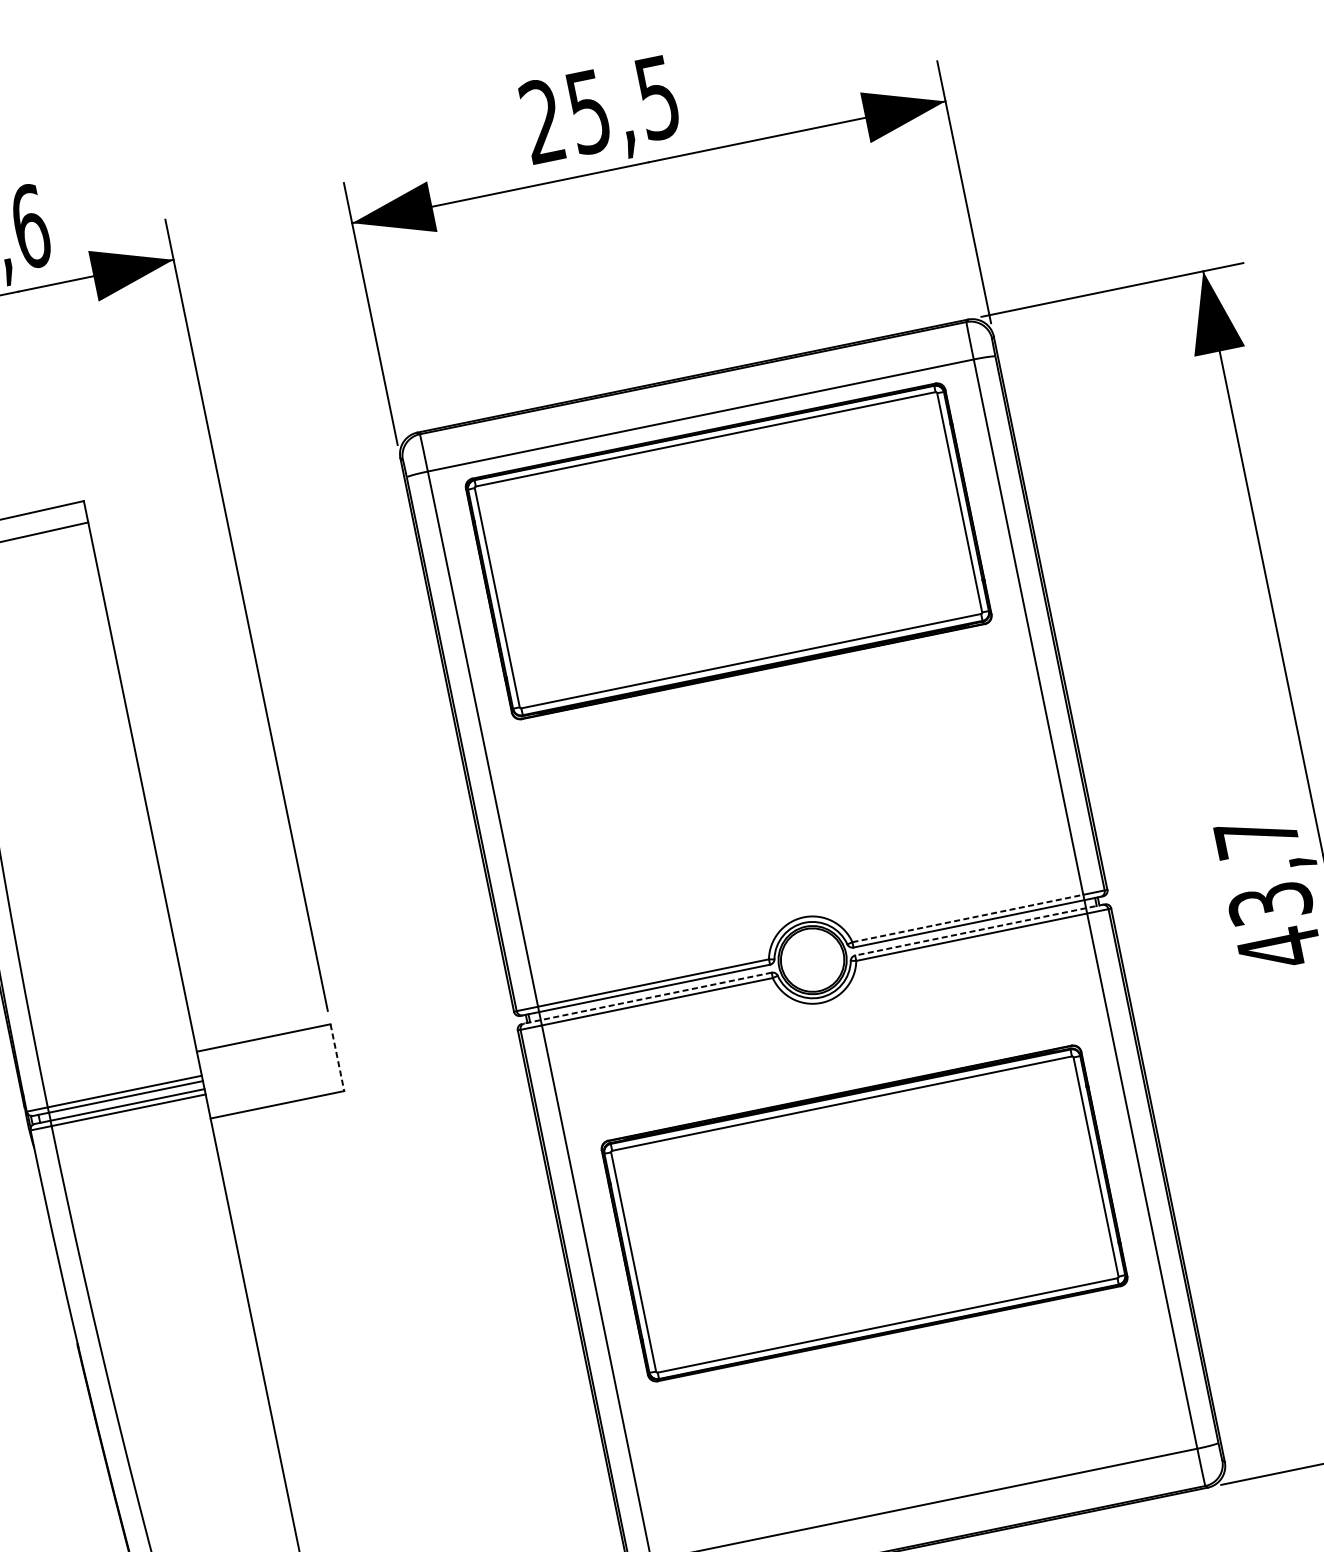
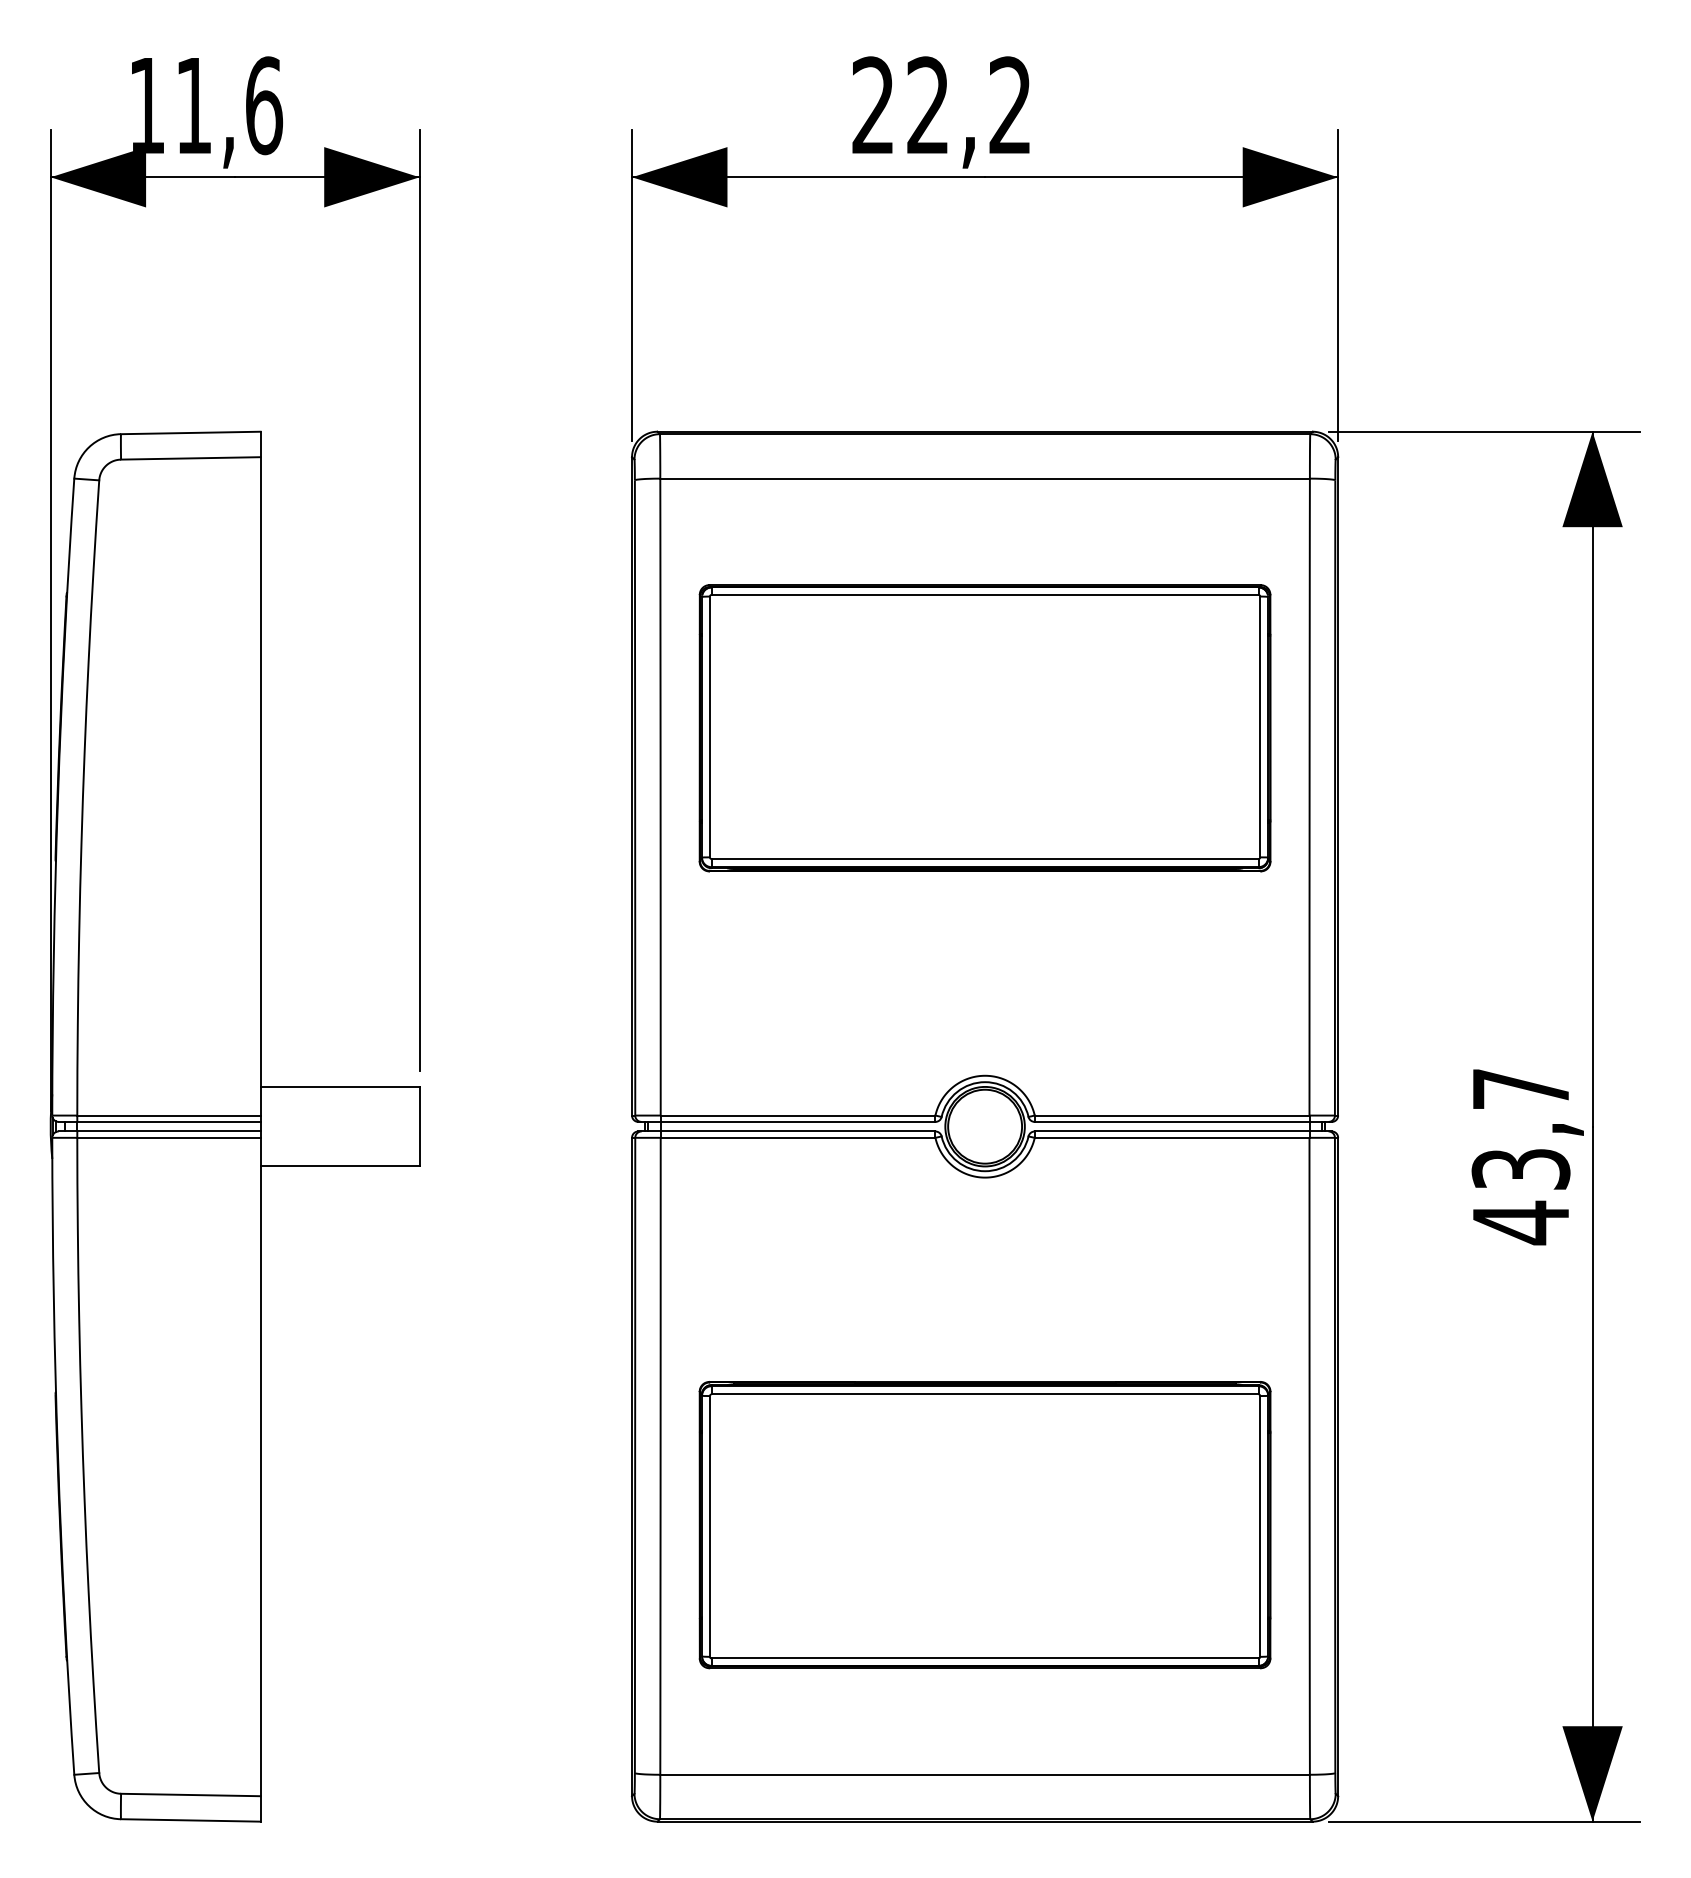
text: (622, 104) -> (968, 105), 25,5 -> 22,2
part: (728, 551) -> (984, 728), moved
line: (968, 918) -> (1172, 1115), dashed -> solid
line: (980, 929) -> (1183, 1131), dashed -> solid
line: (646, 998) -> (786, 1131), dashed -> solid
line: (337, 1057) -> (419, 1126), dashed -> solid
part: (864, 1213) -> (984, 1525), moved

